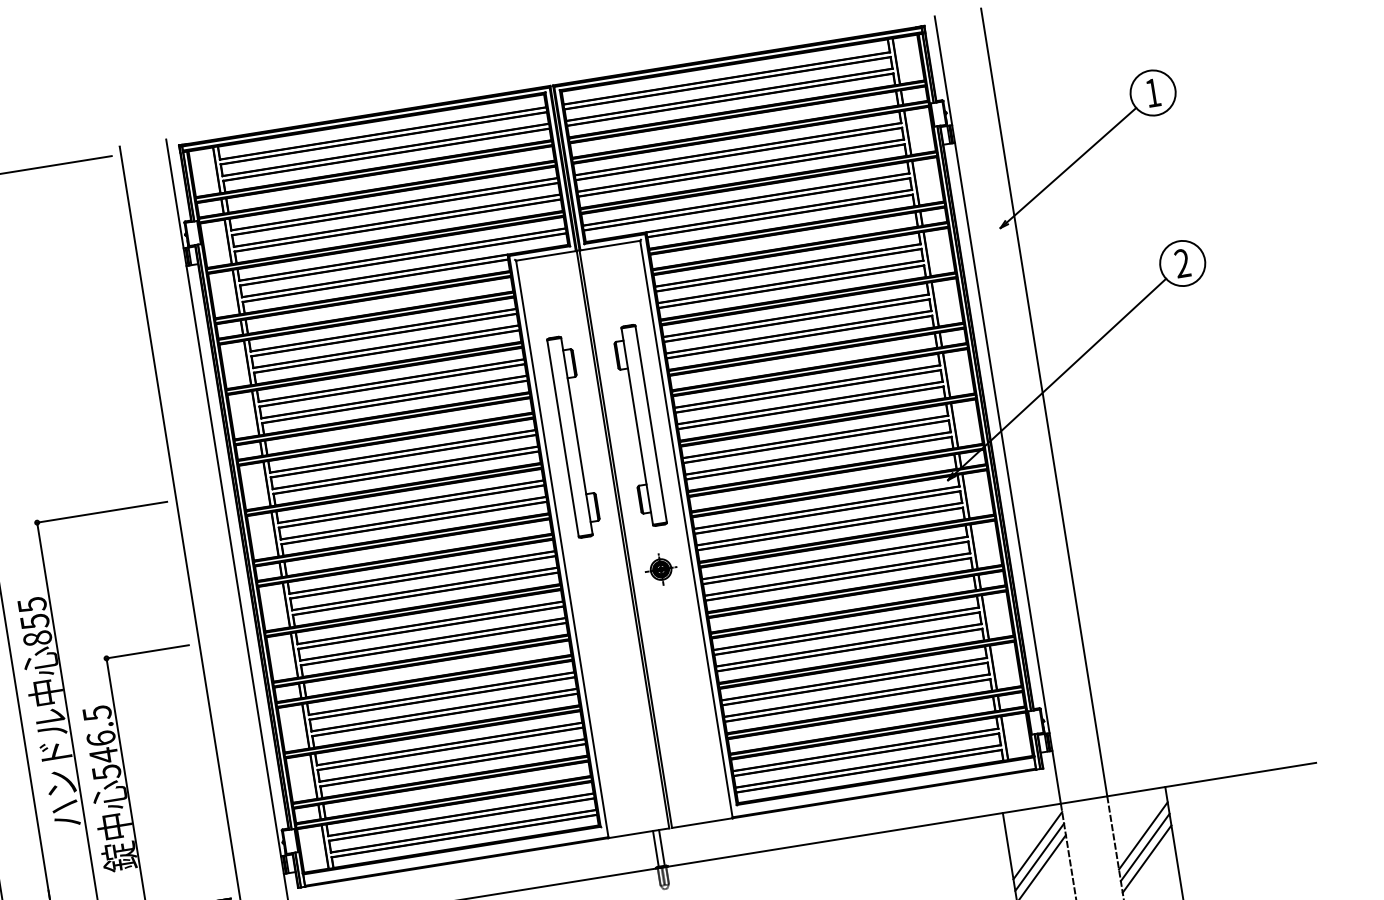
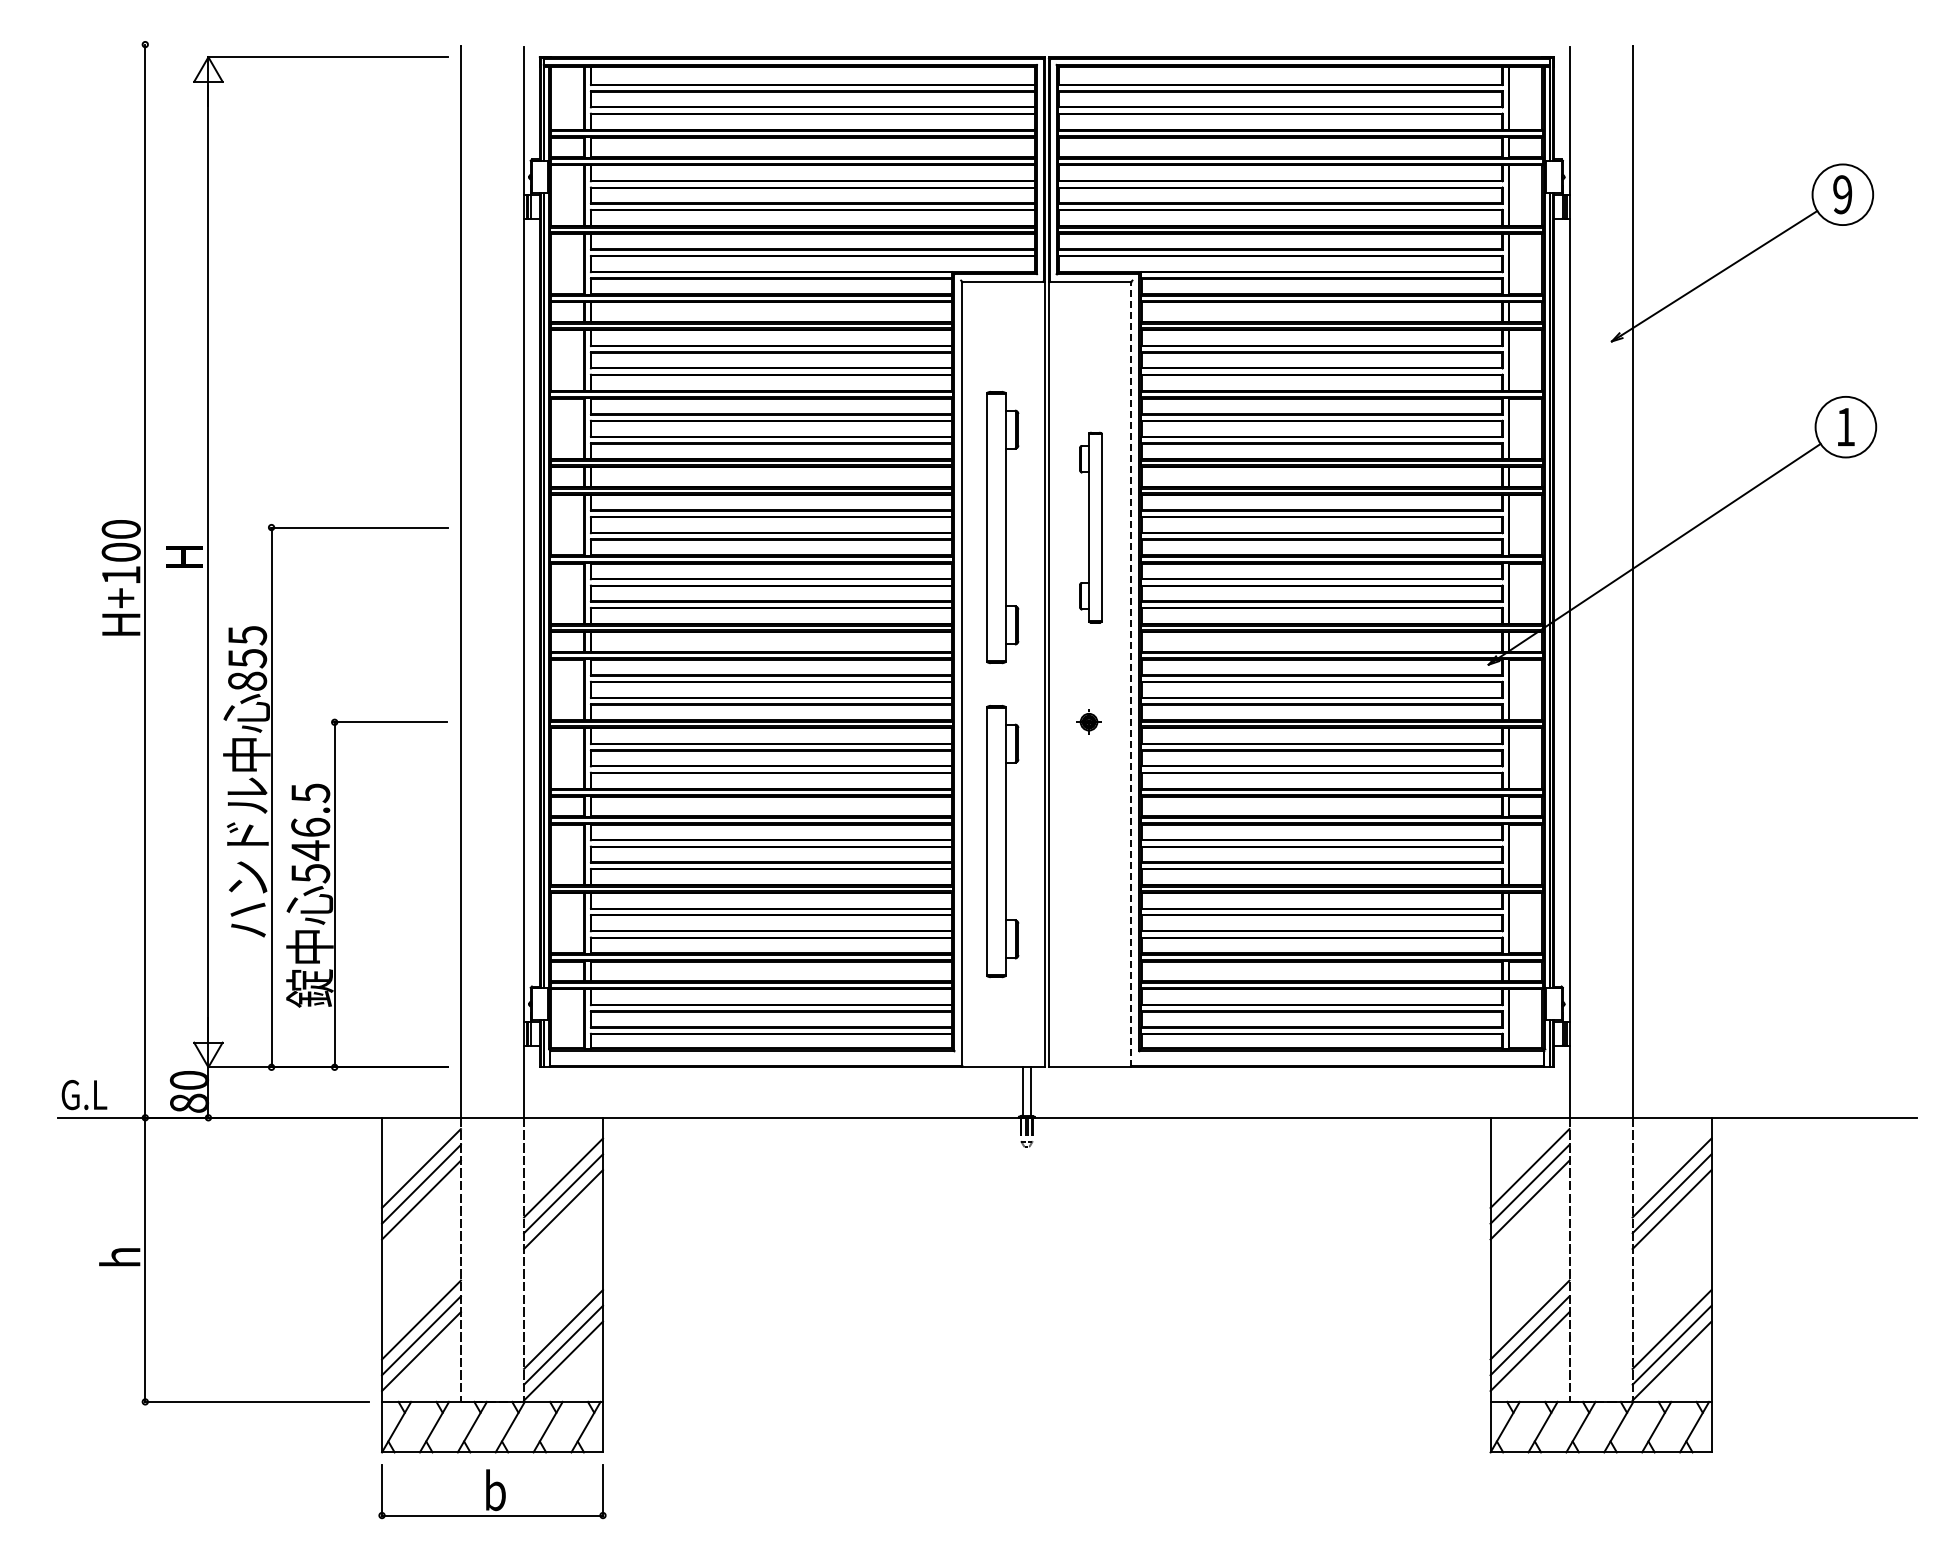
text: (1152, 92) -> (1842, 194), 1 -> 9
text: (1182, 263) -> (1845, 426), 2 -> 1
part: (639, 426) -> (1090, 527), size x0.7
line: (686, 529) -> (1131, 674), solid -> dashed
part: (660, 569) -> (1088, 721), size x0.6
part: (611, 667) -> (1002, 841), added

